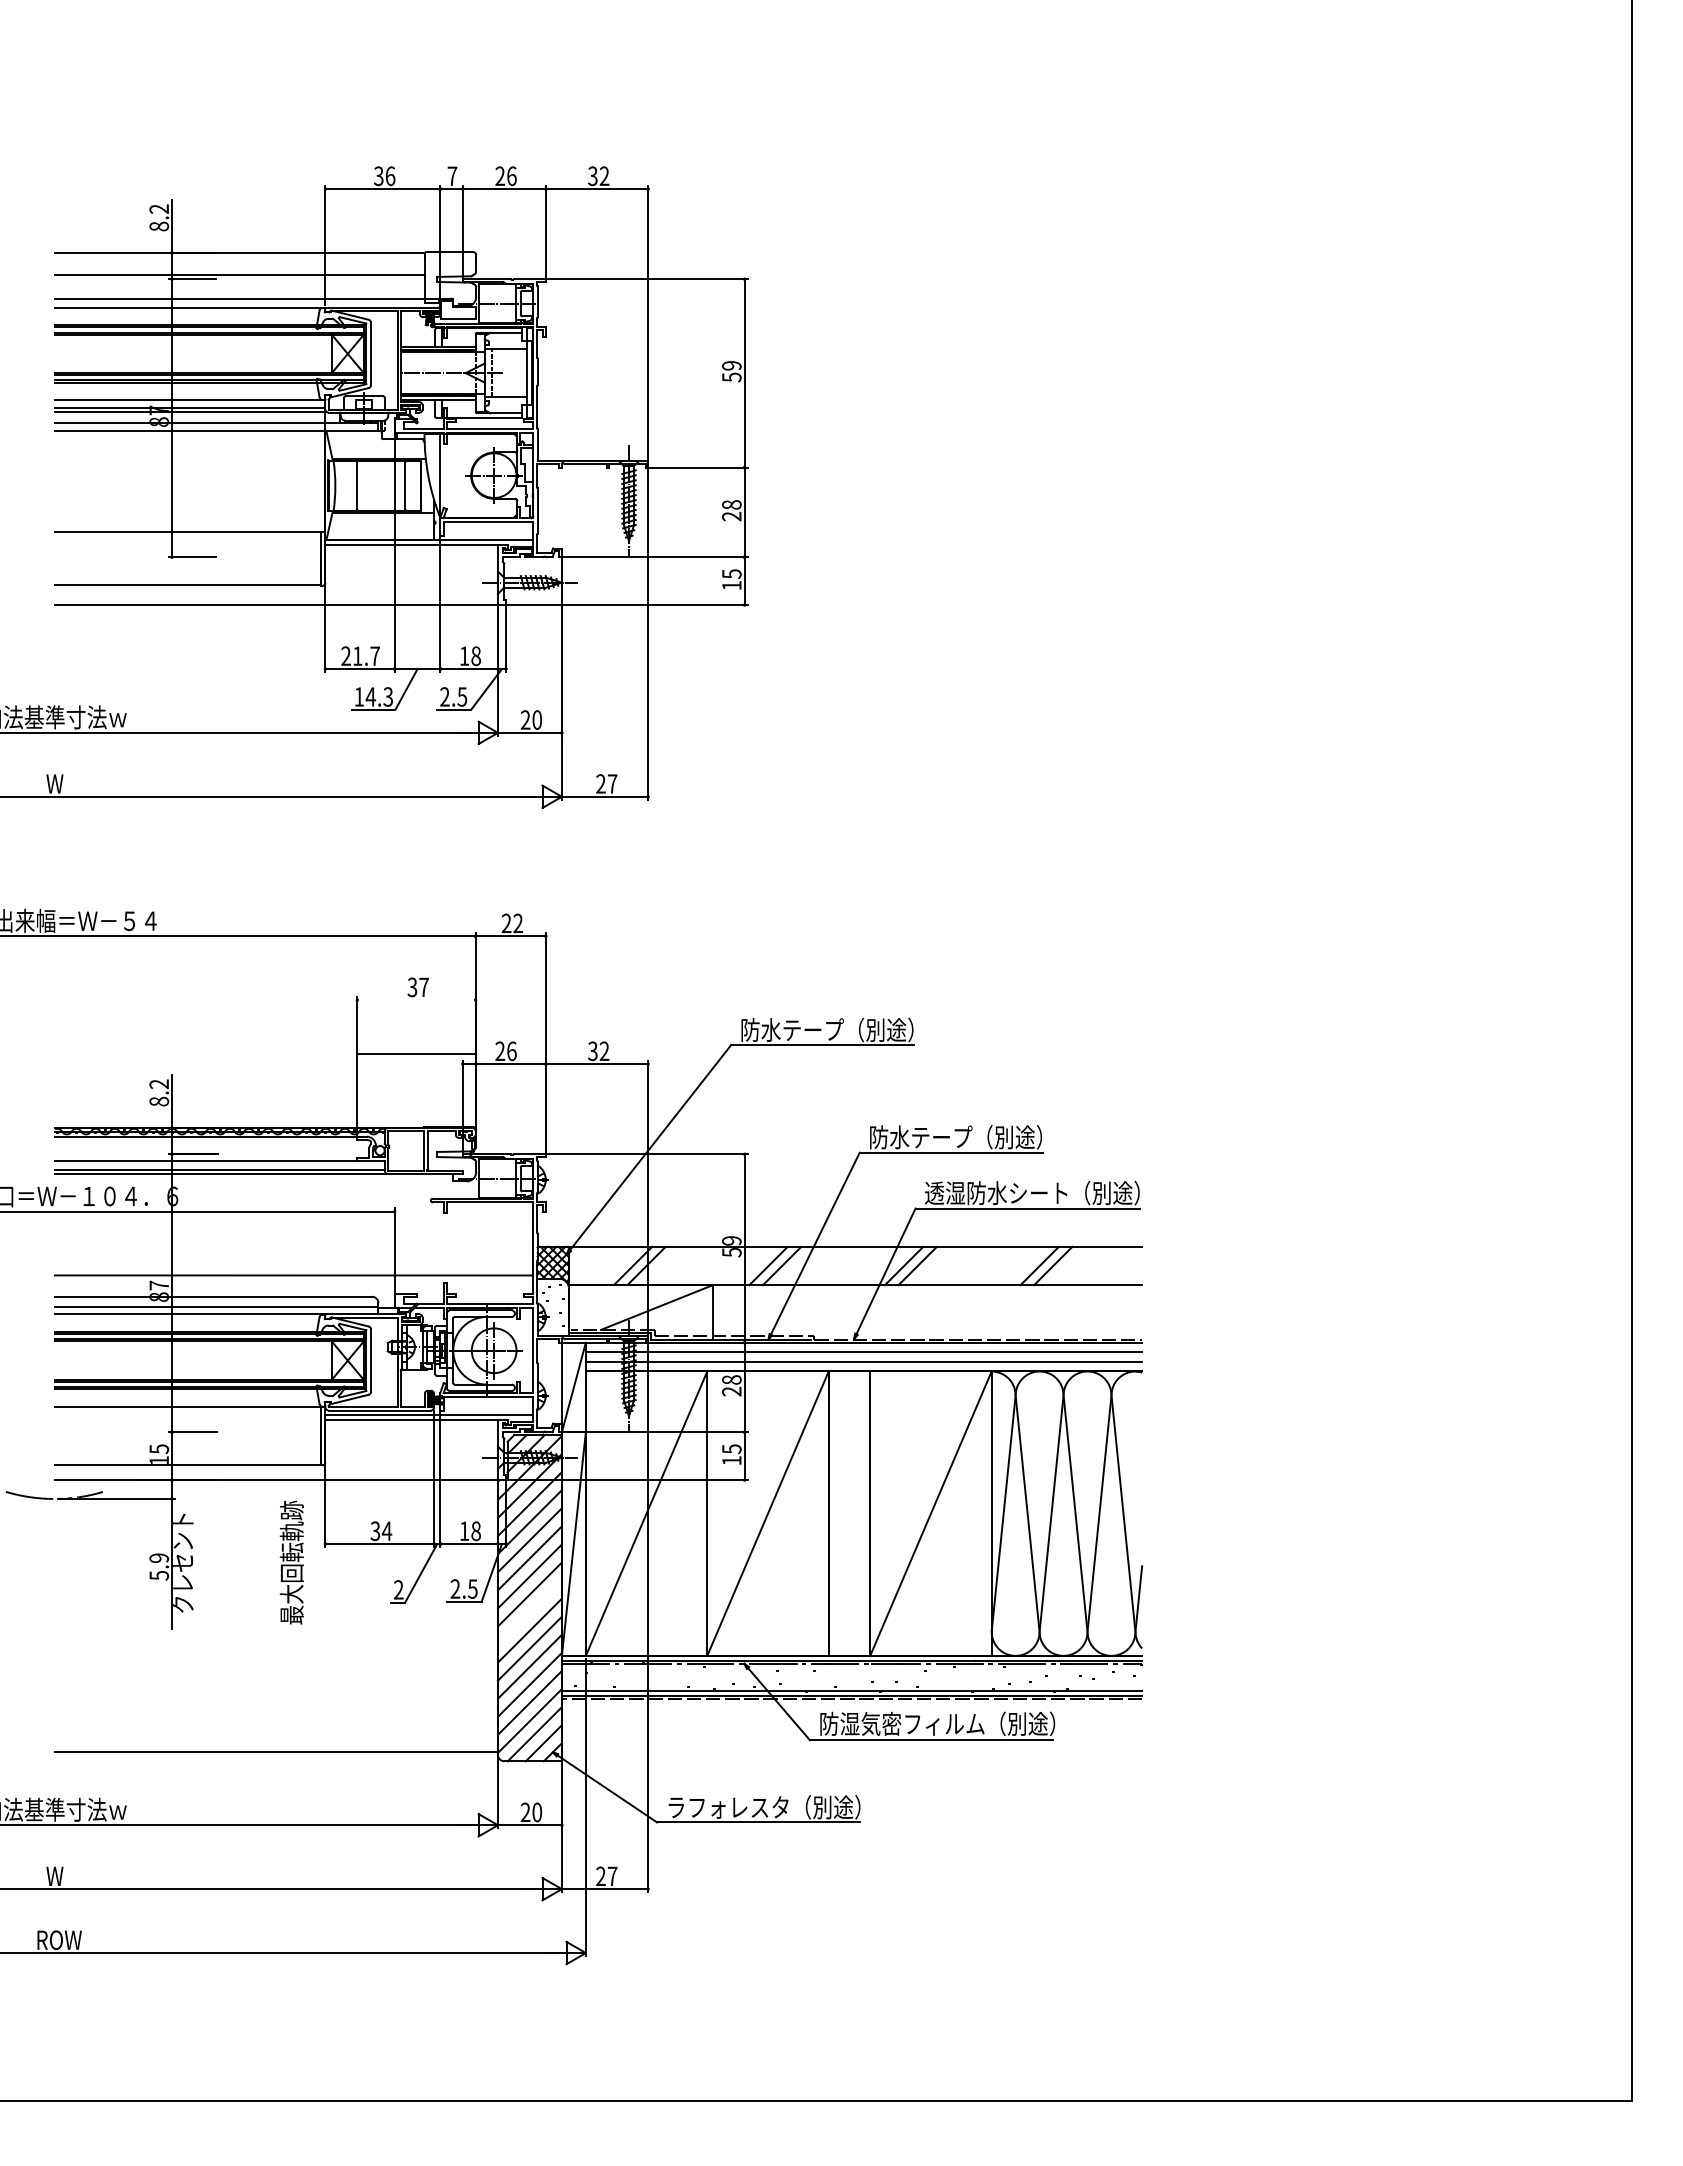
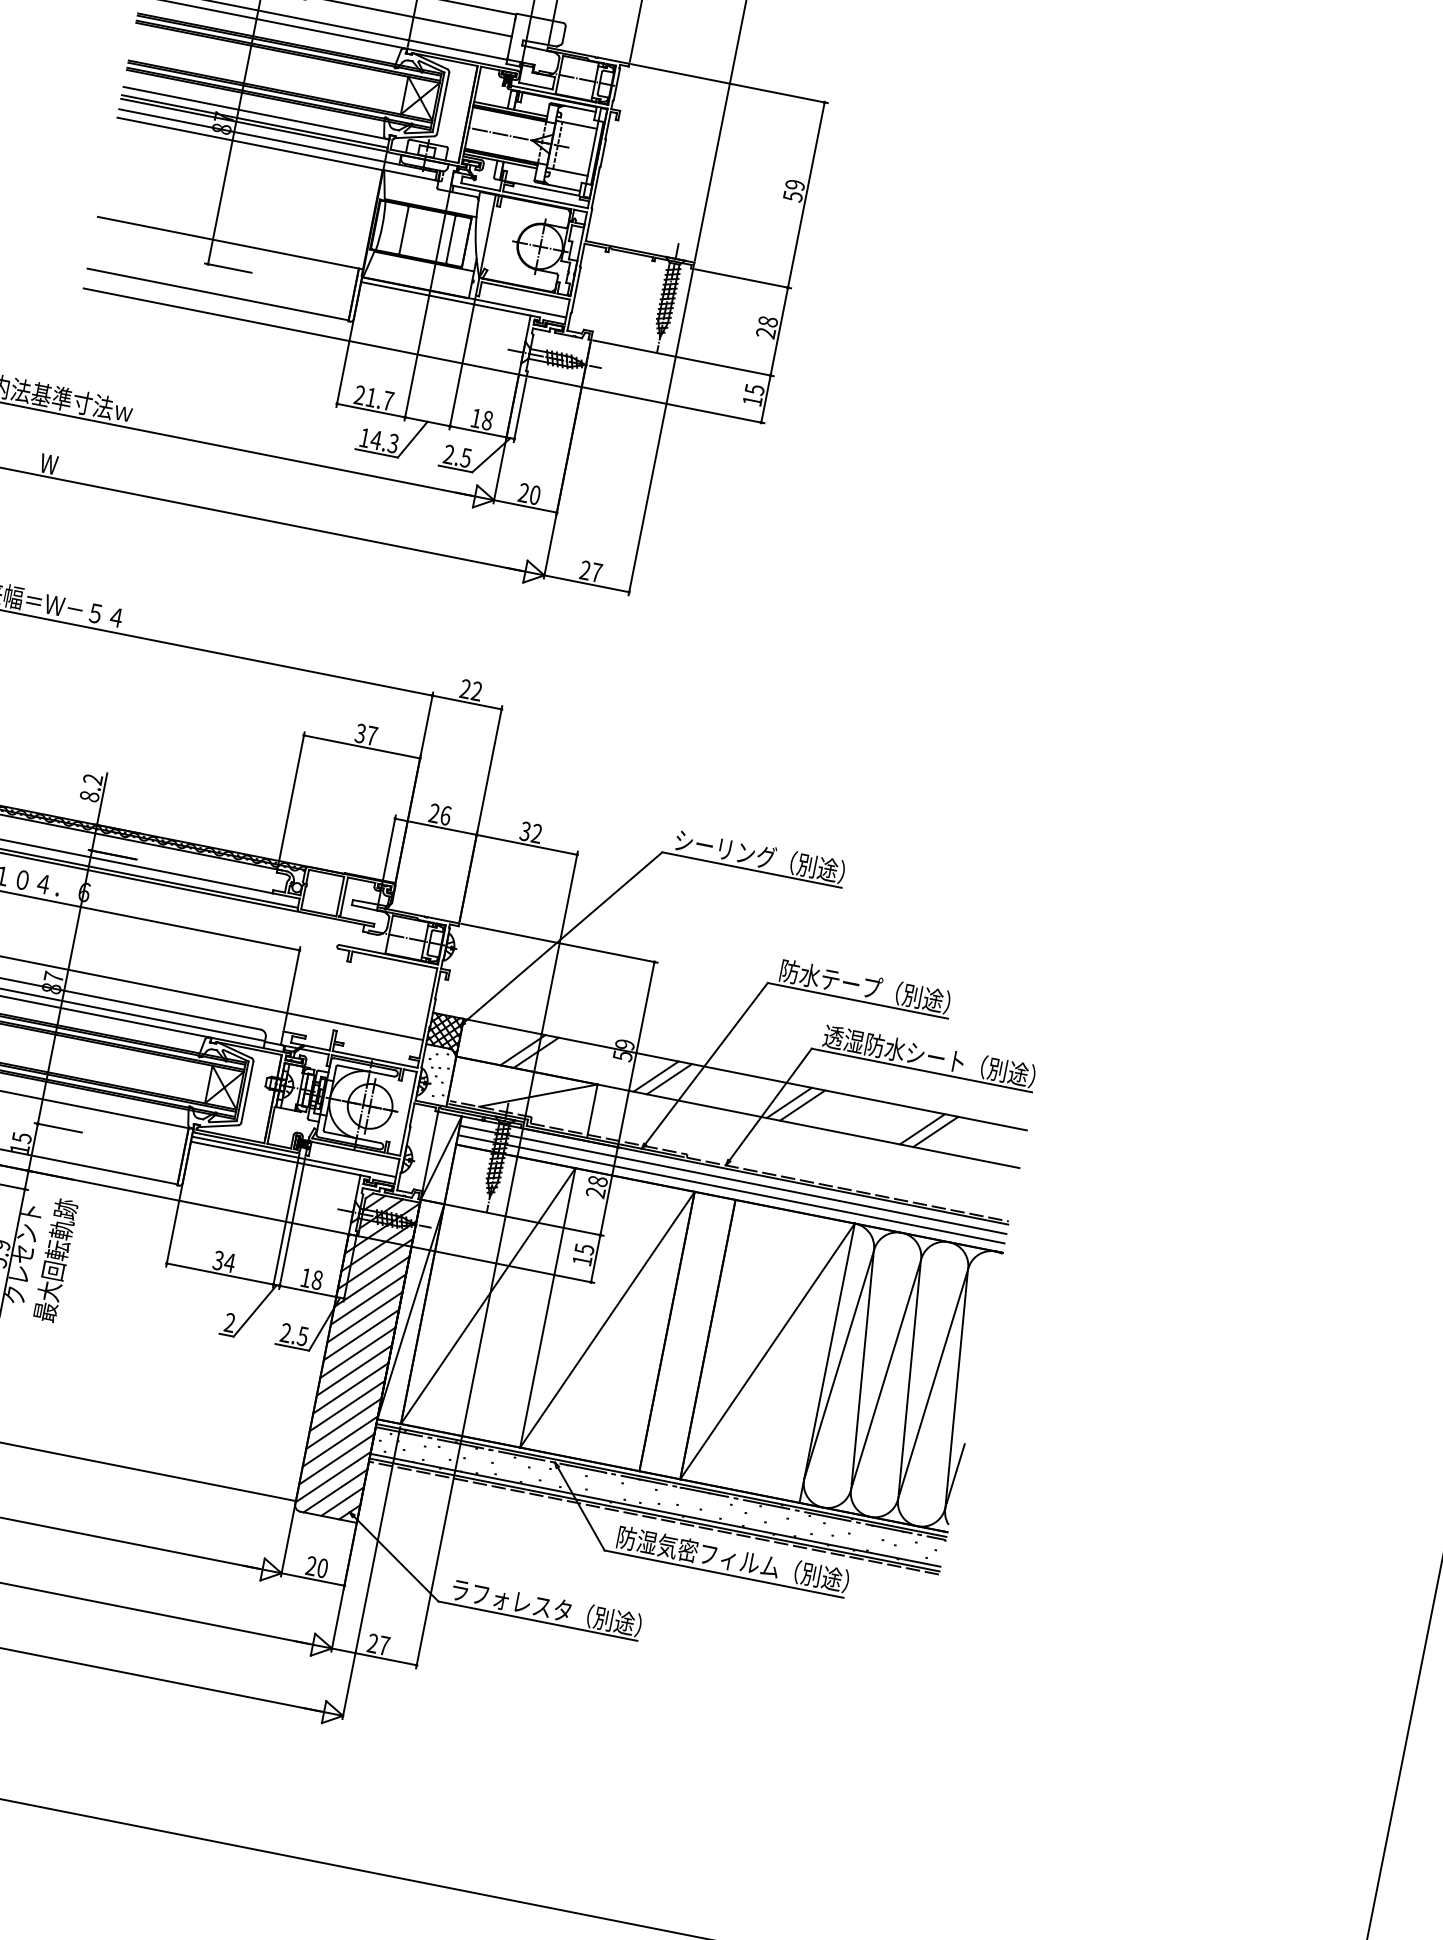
text: (792, 1029) -> (725, 848), 防水テープ（別途） -> シーリング（別途）
line: (416, 1054) -> (362, 747), moved
text: (291, 1562) -> (55, 1260), moved
line: (529, 1612) -> (353, 1370), added

